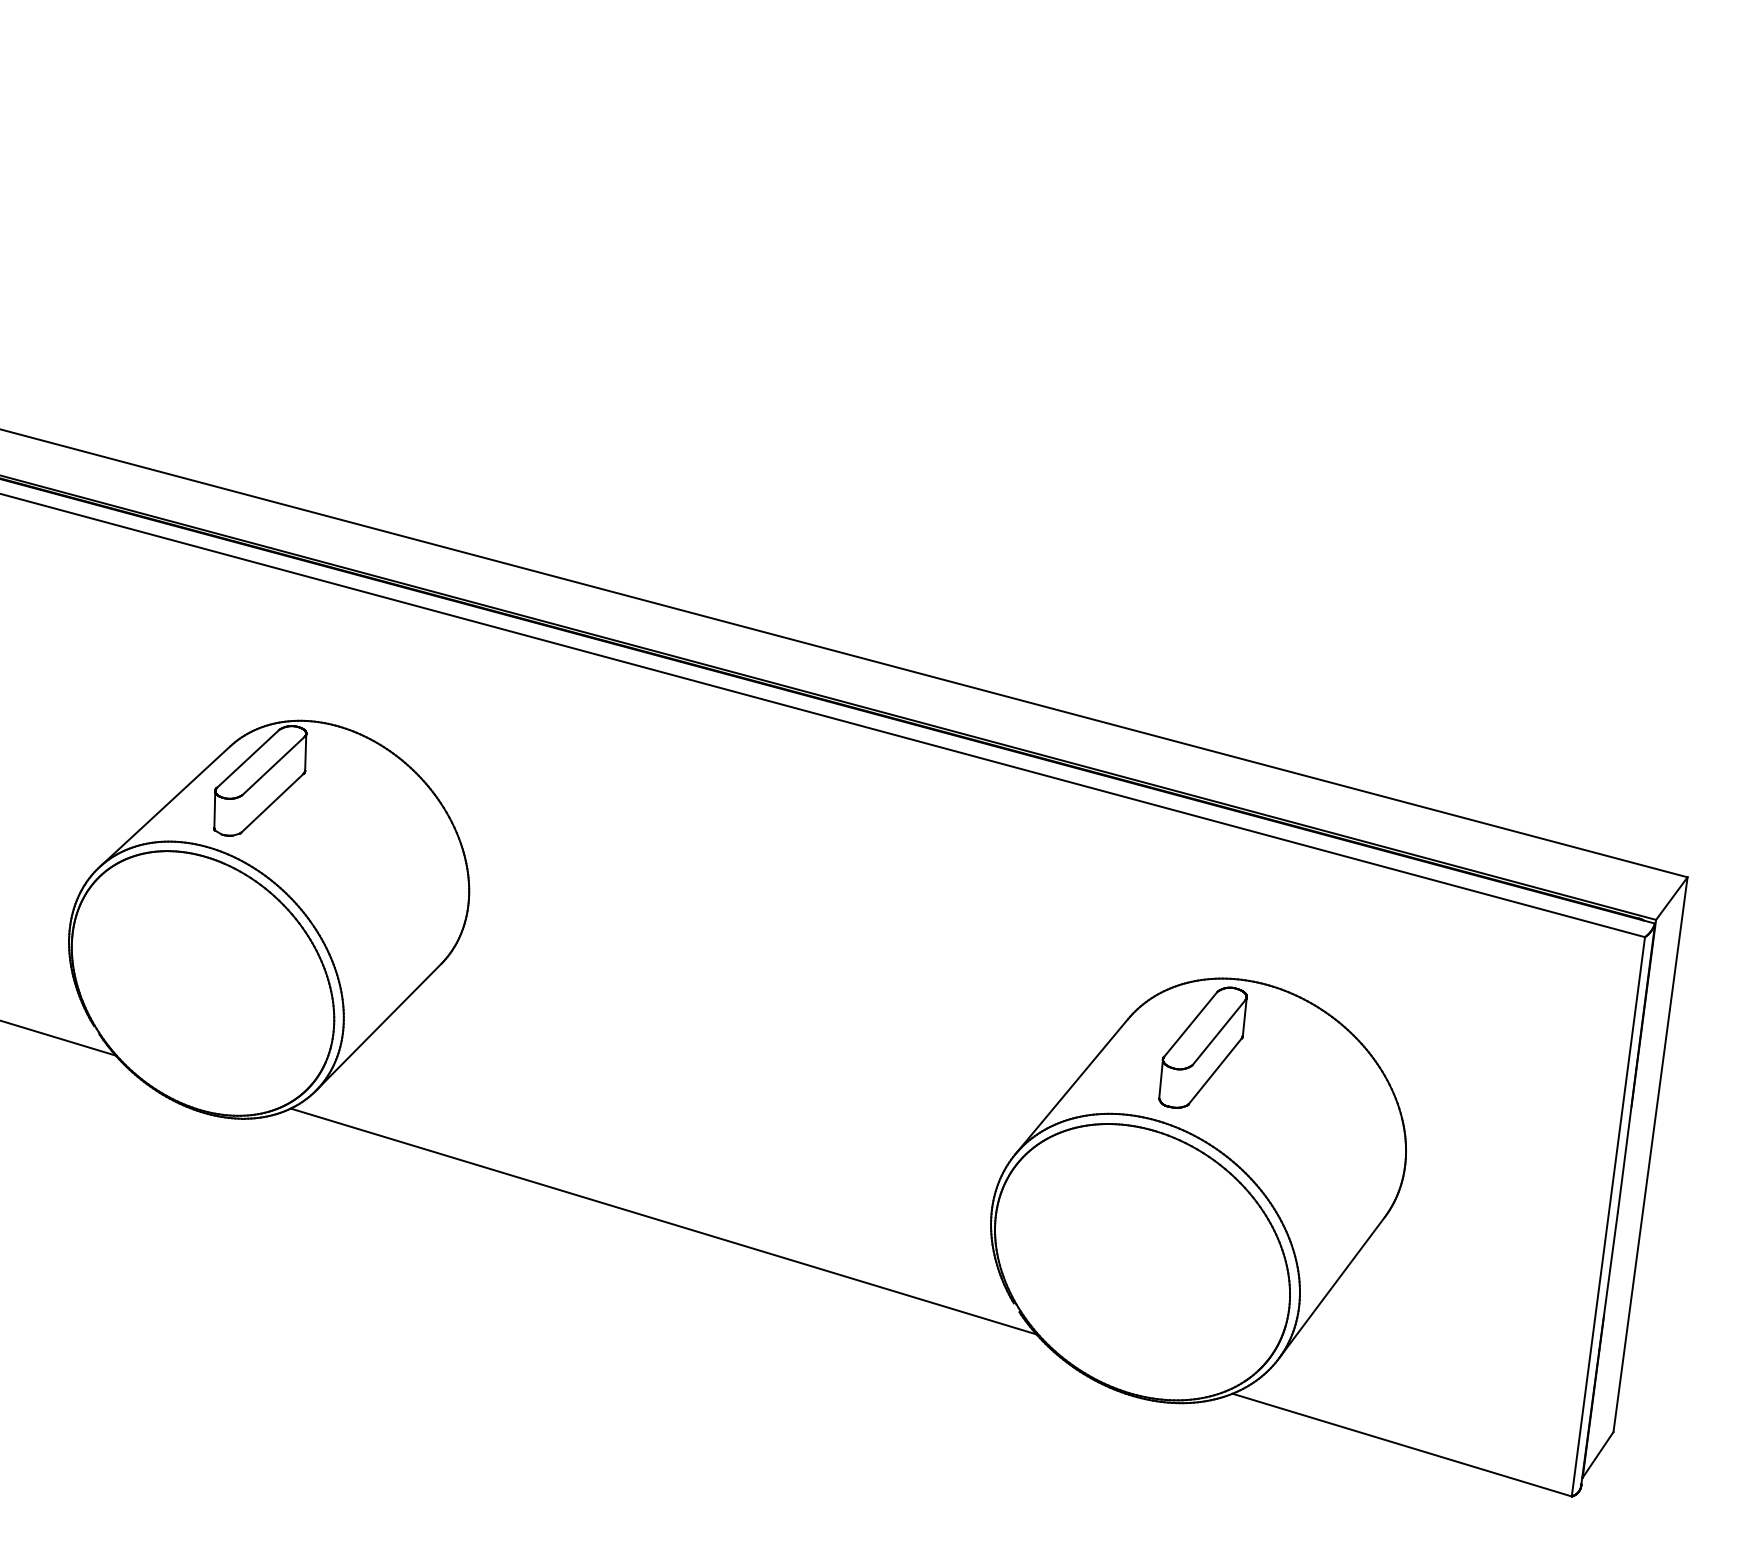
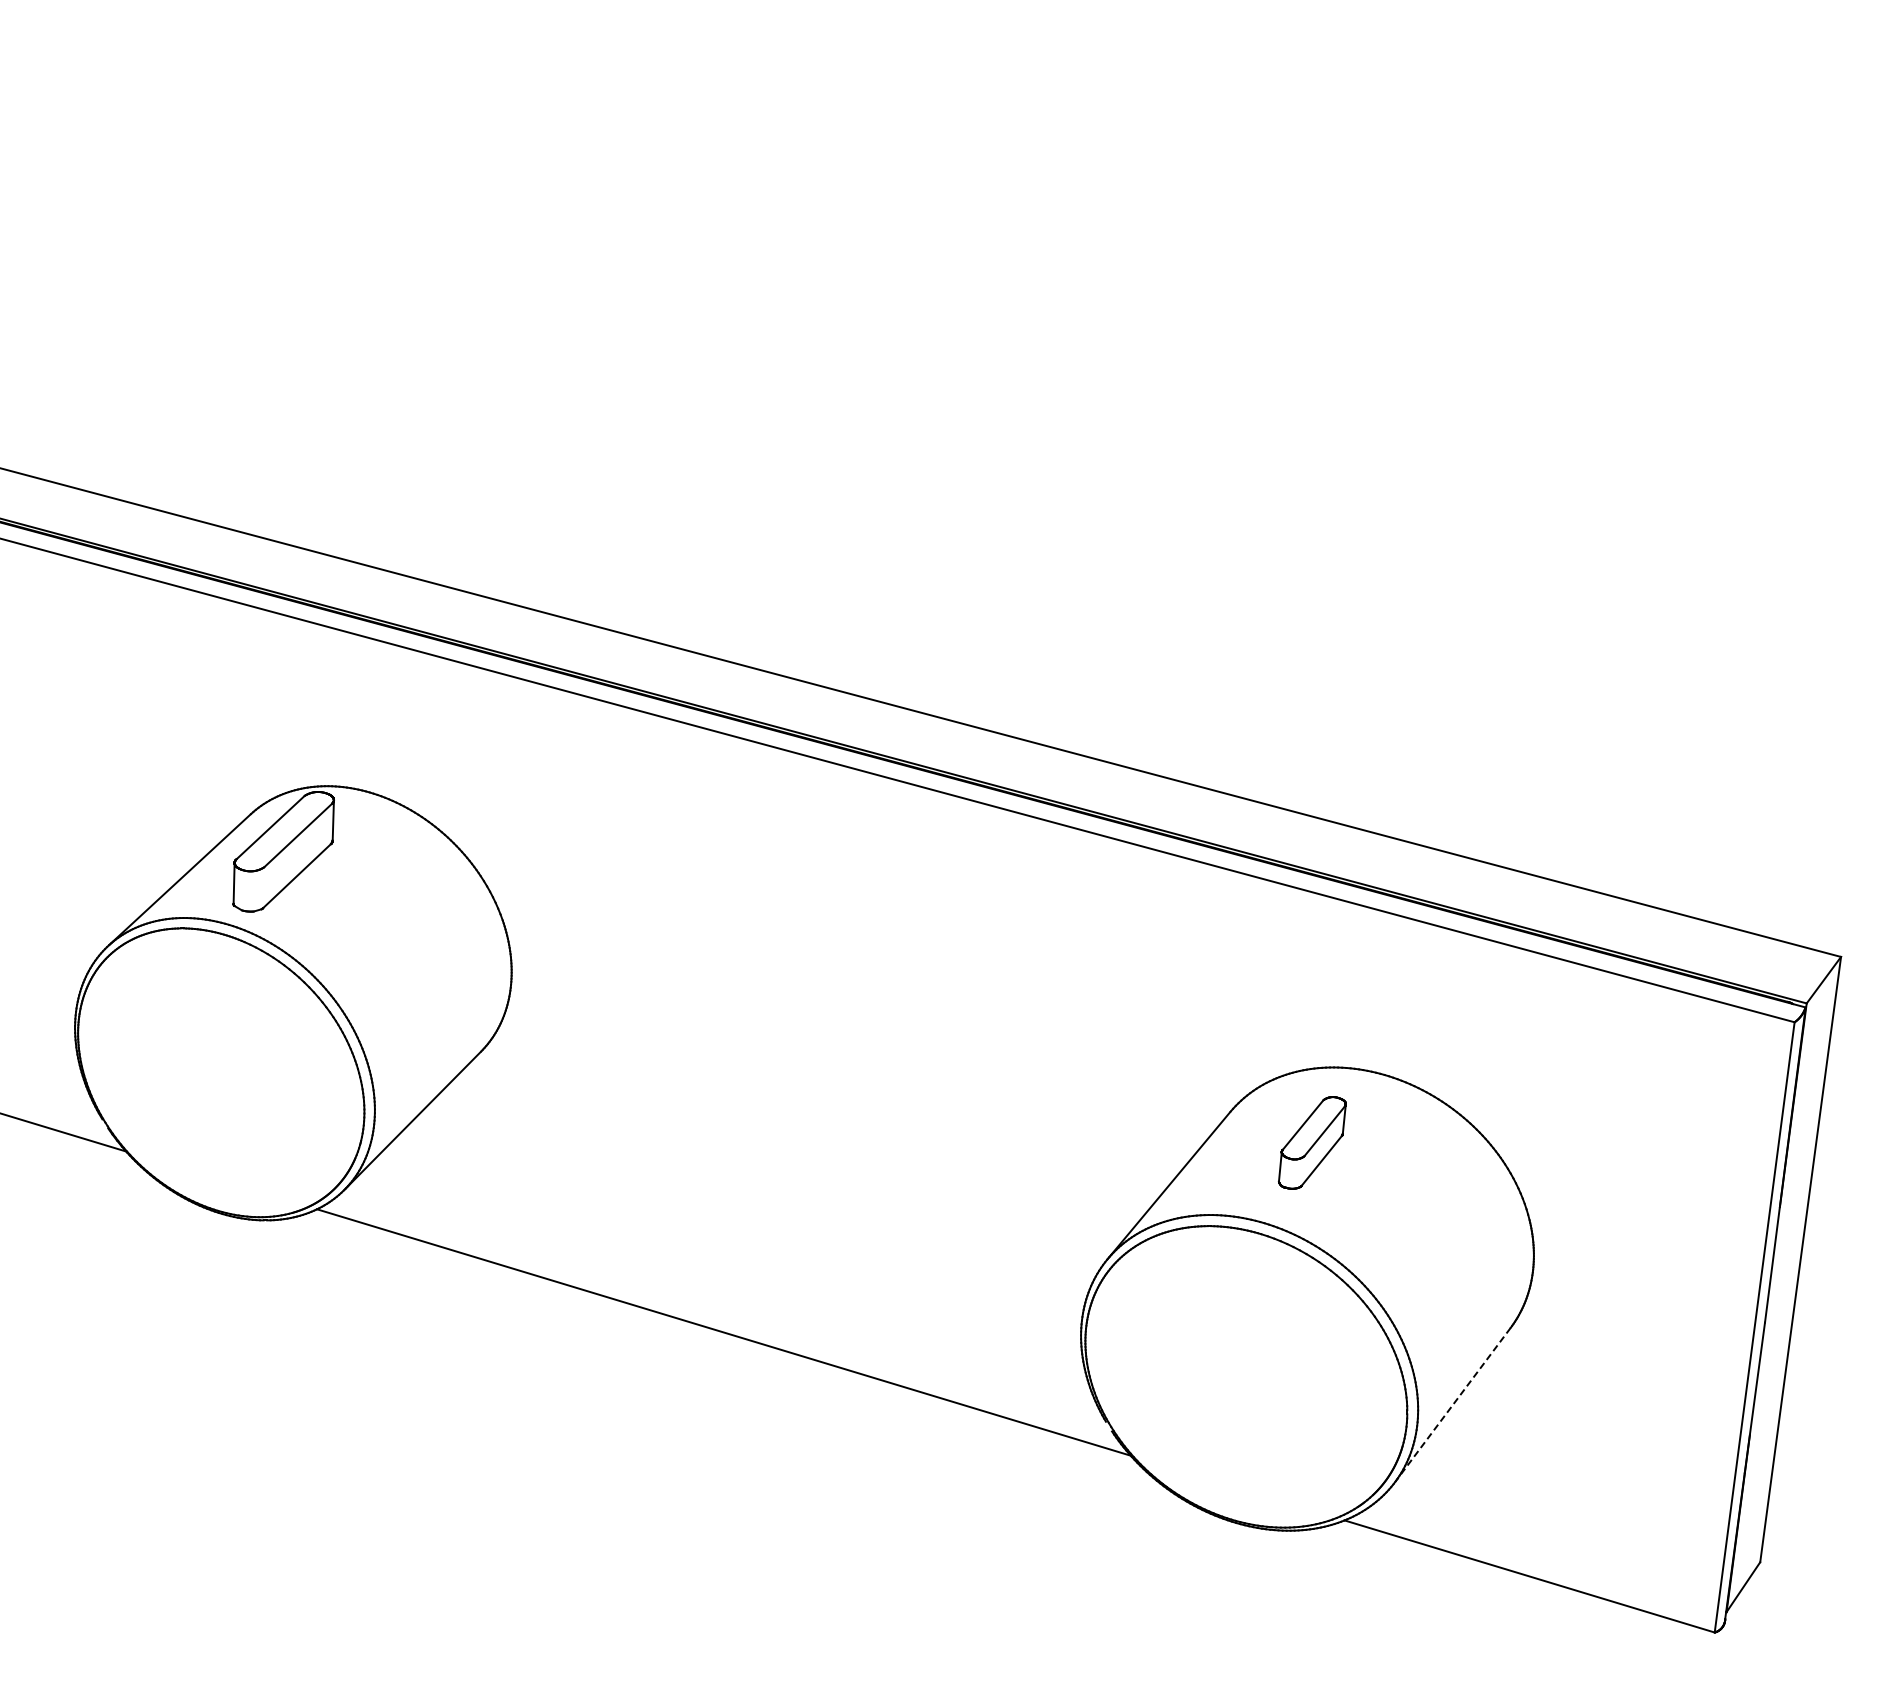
part: (1203, 1047) -> (1312, 1142), size x0.7
line: (1332, 1287) -> (1453, 1404), solid -> dashed

